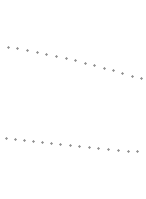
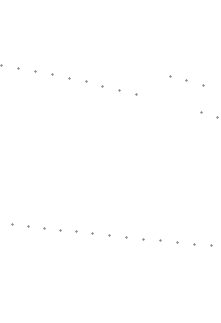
part: (113, 70) -> (186, 80), moved

